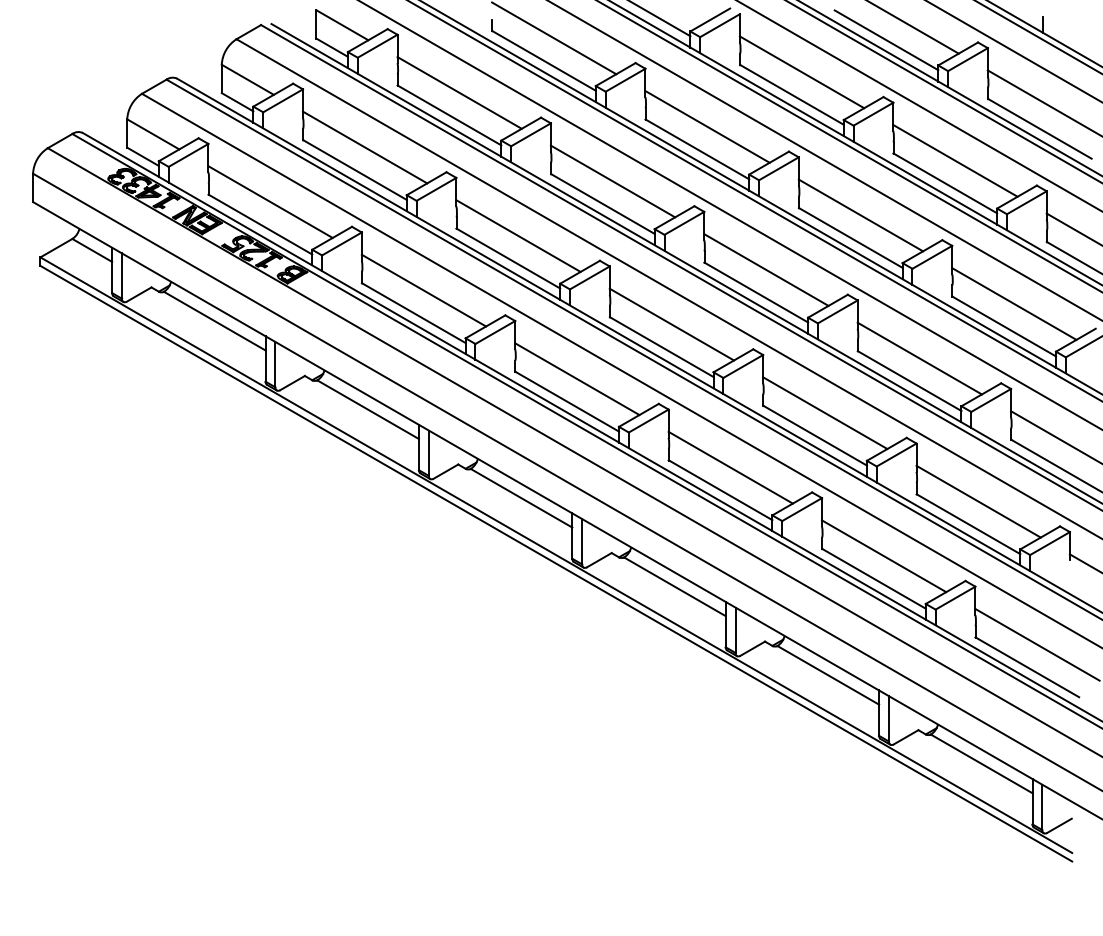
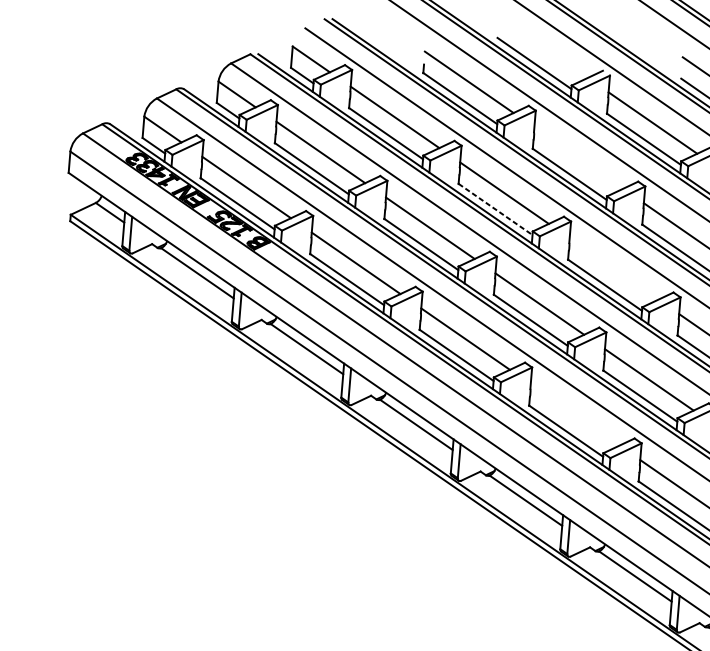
line: (707, 126) -> (578, 157), removed
line: (602, 204) -> (495, 209), solid -> dashed
line: (766, 269) -> (614, 268), removed
line: (730, 467) -> (574, 414), removed

